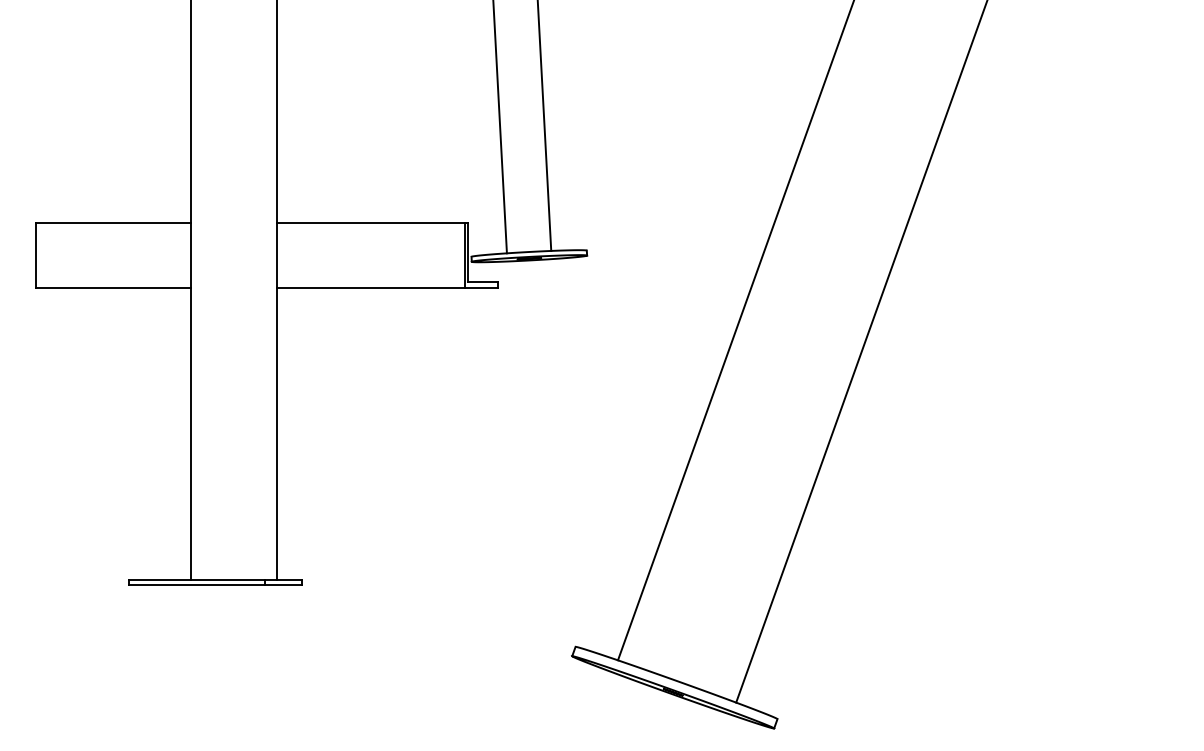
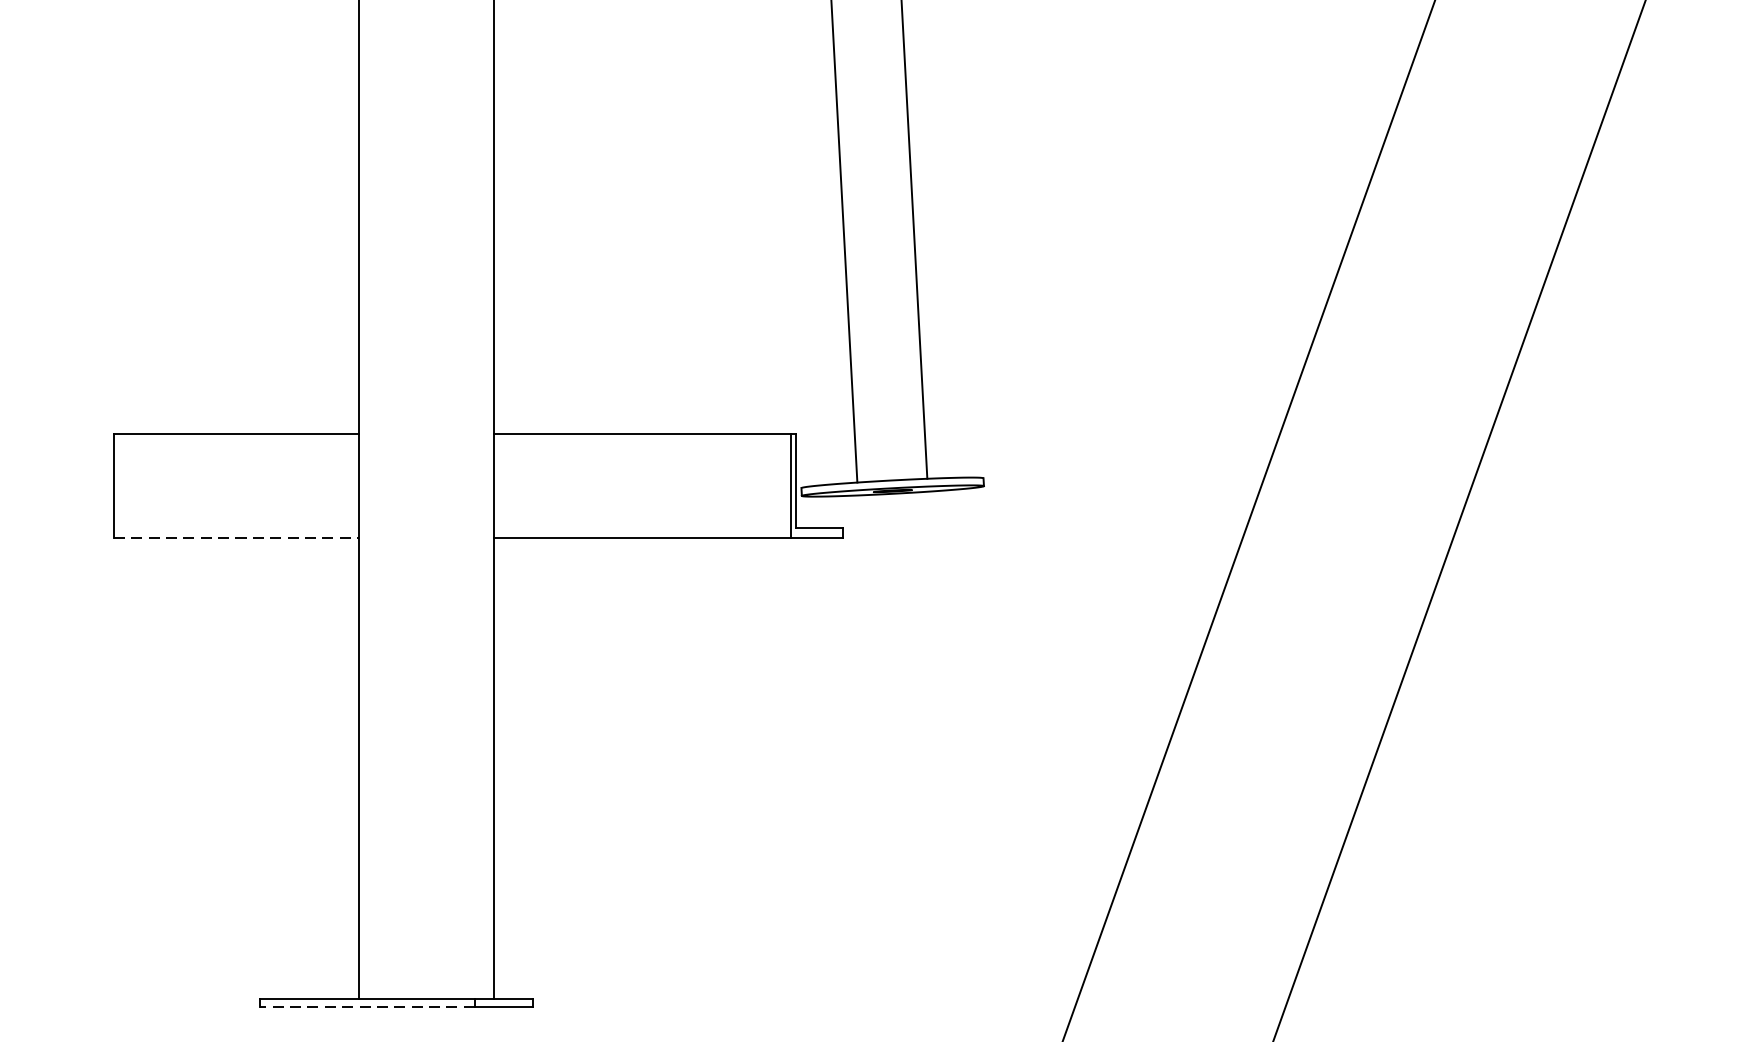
line: (113, 288) -> (236, 538), solid -> dashed
line: (196, 585) -> (367, 1007), solid -> dashed

